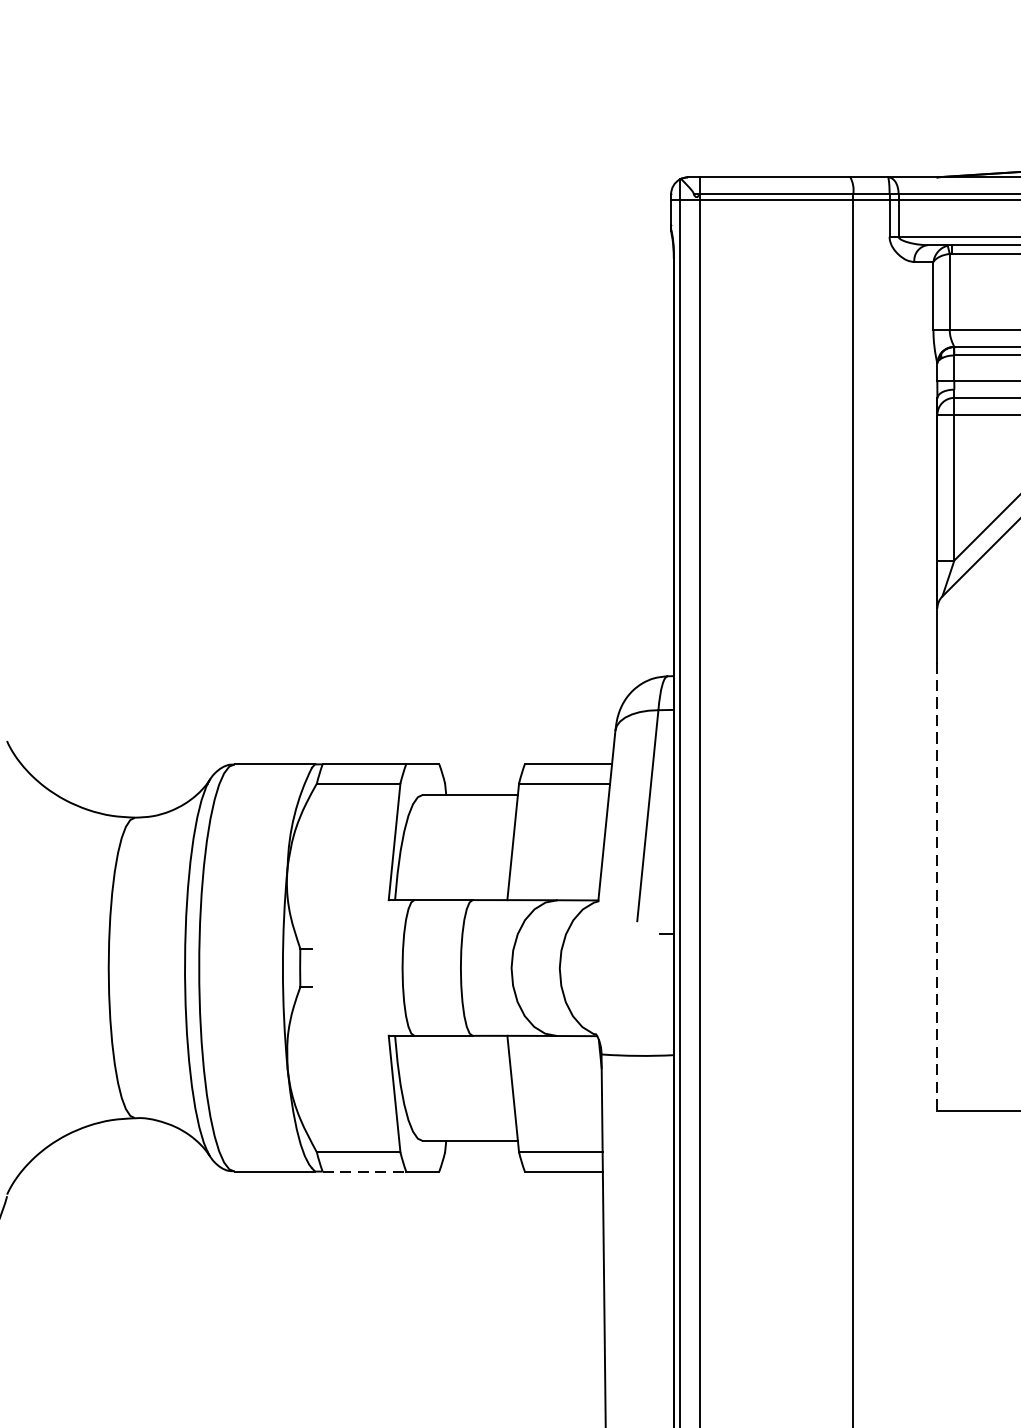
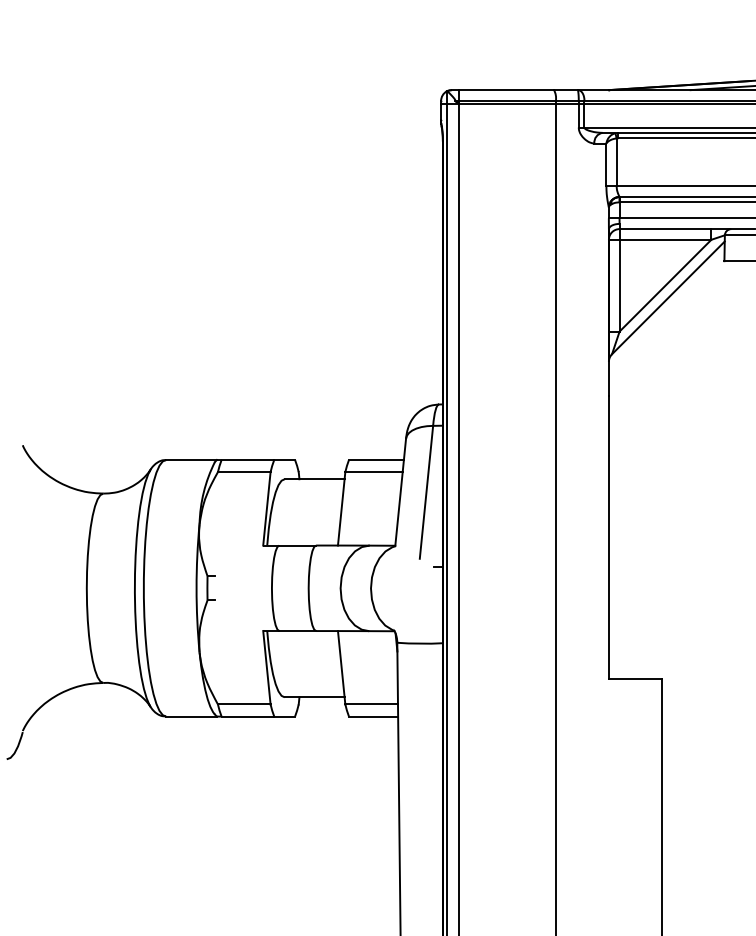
line: (936, 887) -> (608, 537), dashed -> solid
line: (365, 1171) -> (248, 716), dashed -> solid

